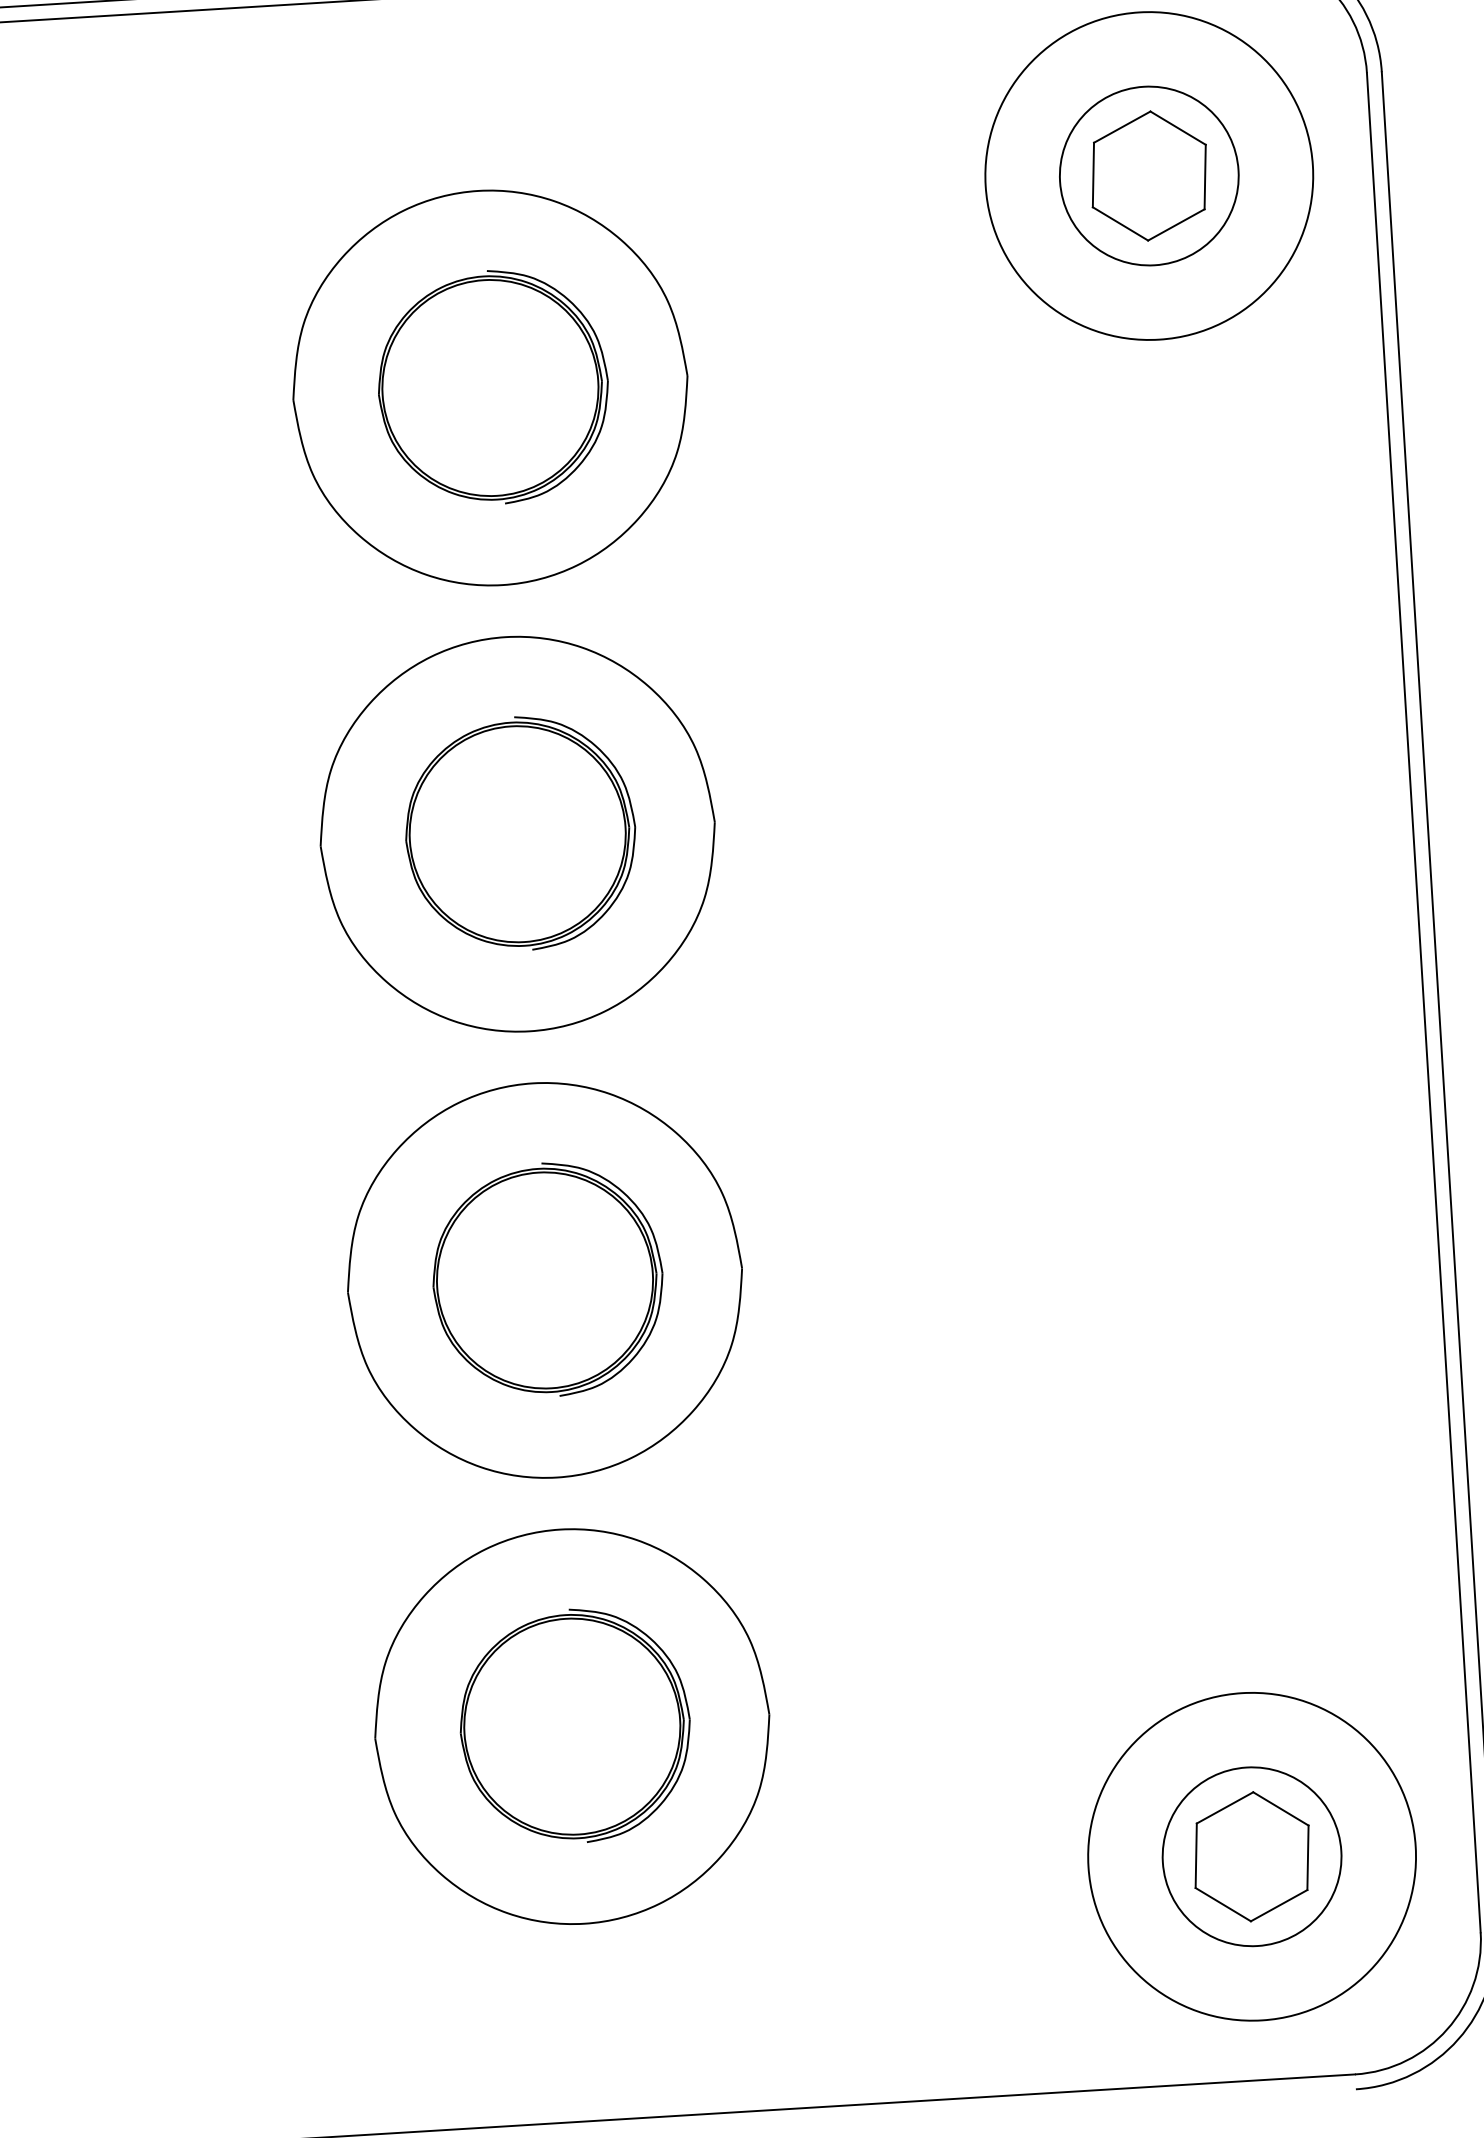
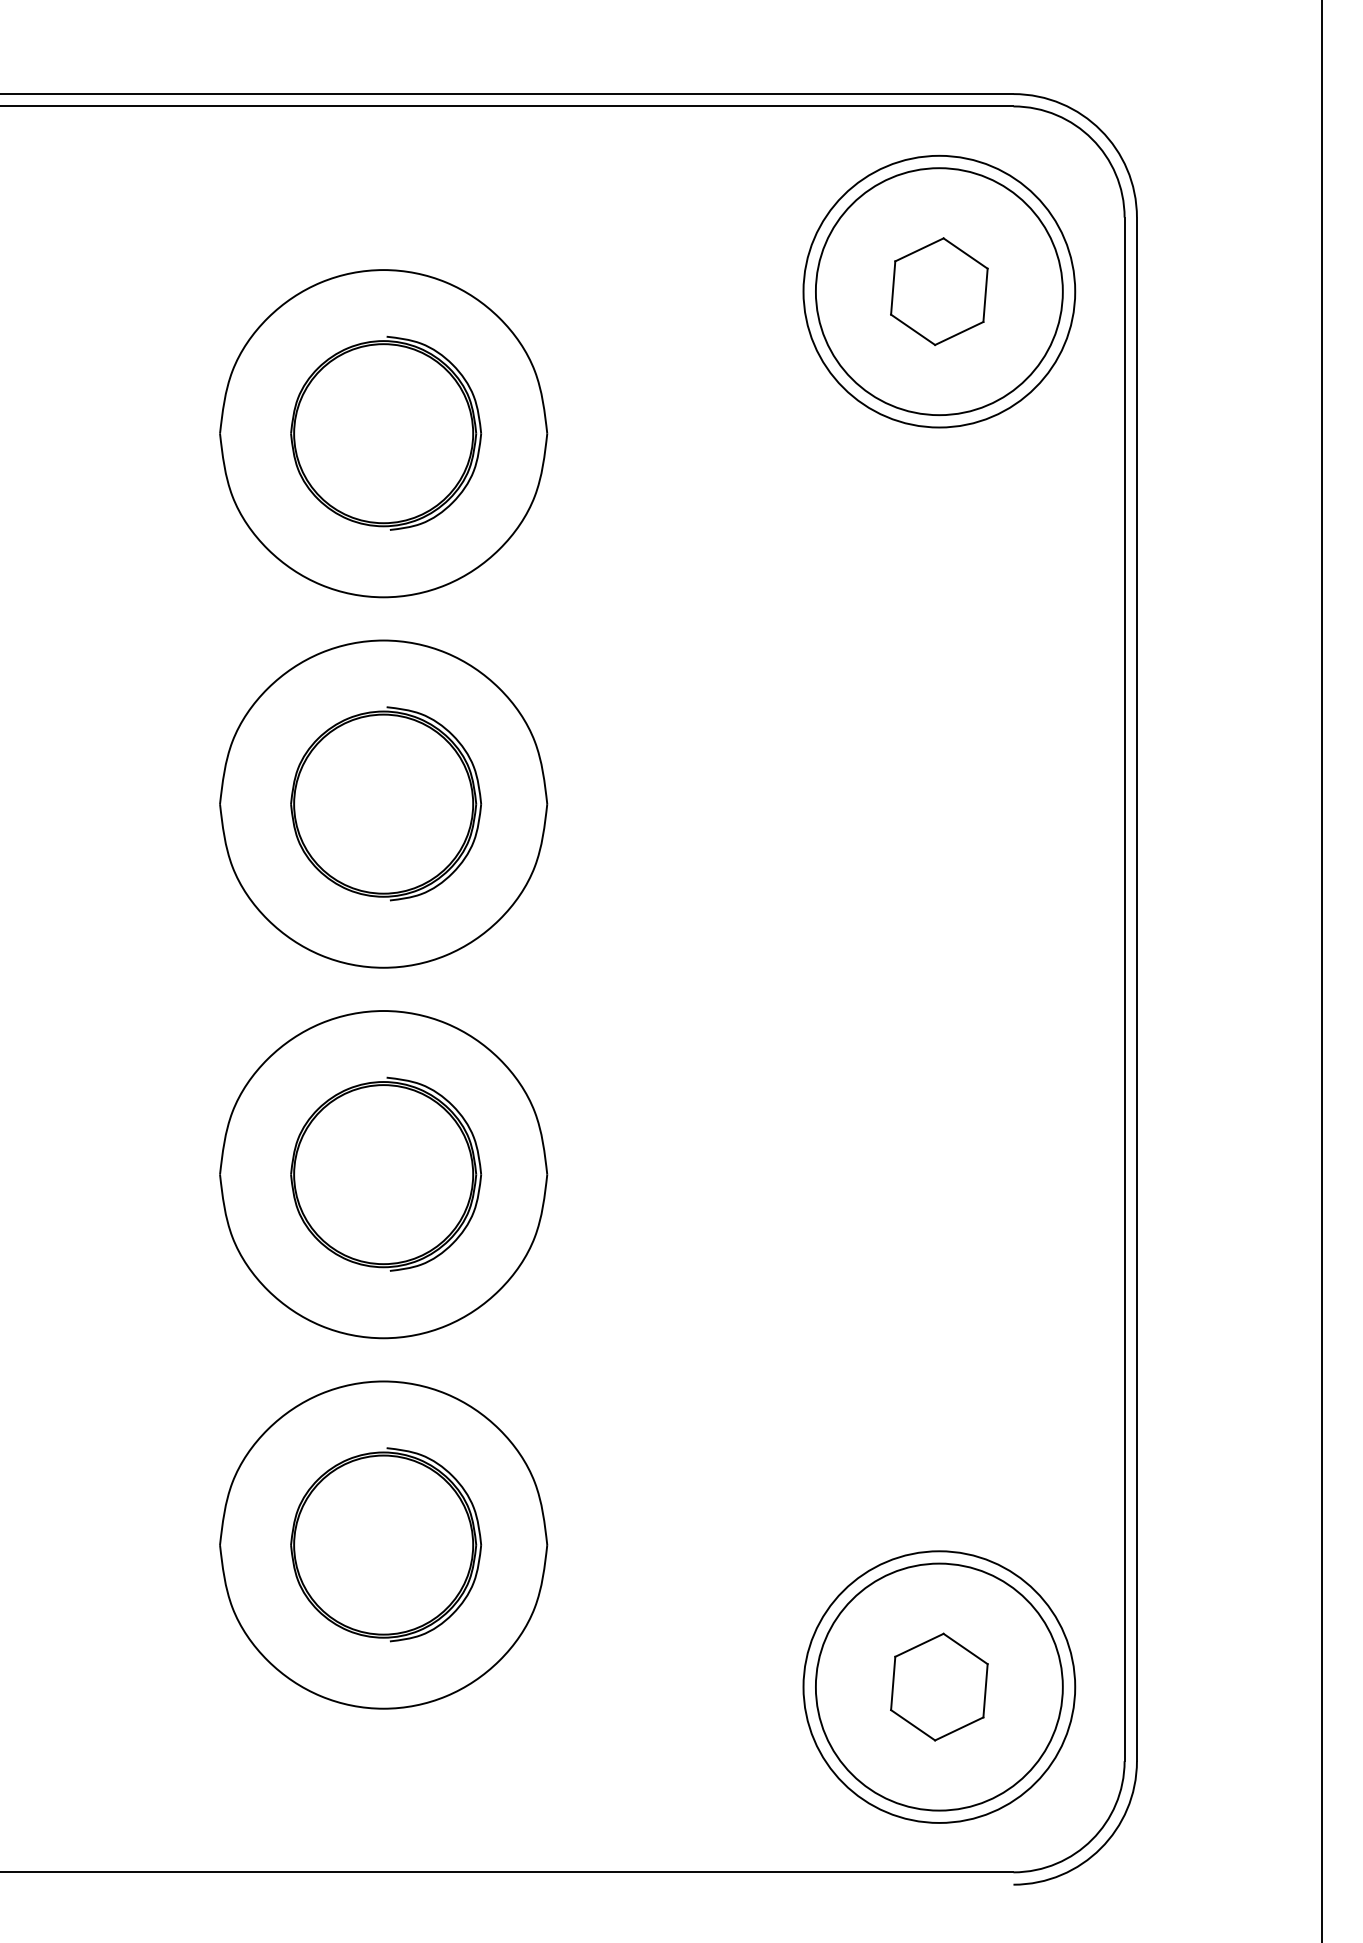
circle: (1148, 175) -> (938, 291), size x1.67
circle: (1251, 1856) -> (938, 1686), size x1.67

